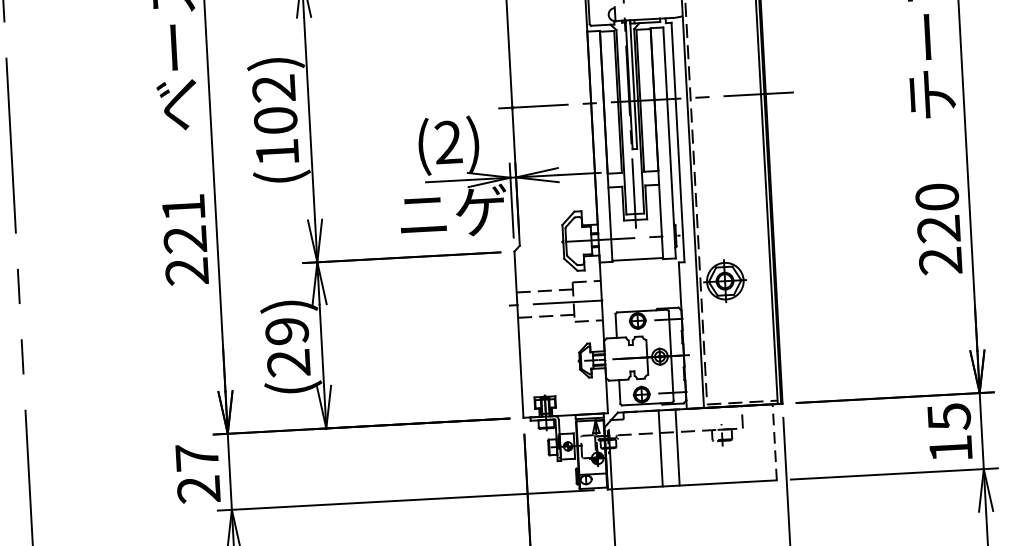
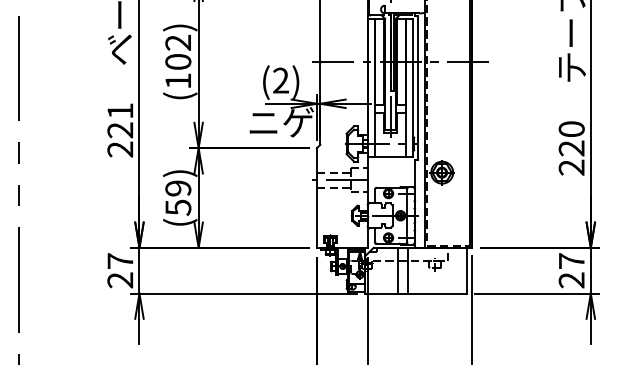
text: (289, 362) -> (178, 207), (29) -> (59)
text: (949, 432) -> (571, 270), 15 -> 27
line: (774, 441) -> (466, 270), dashed -> solid

